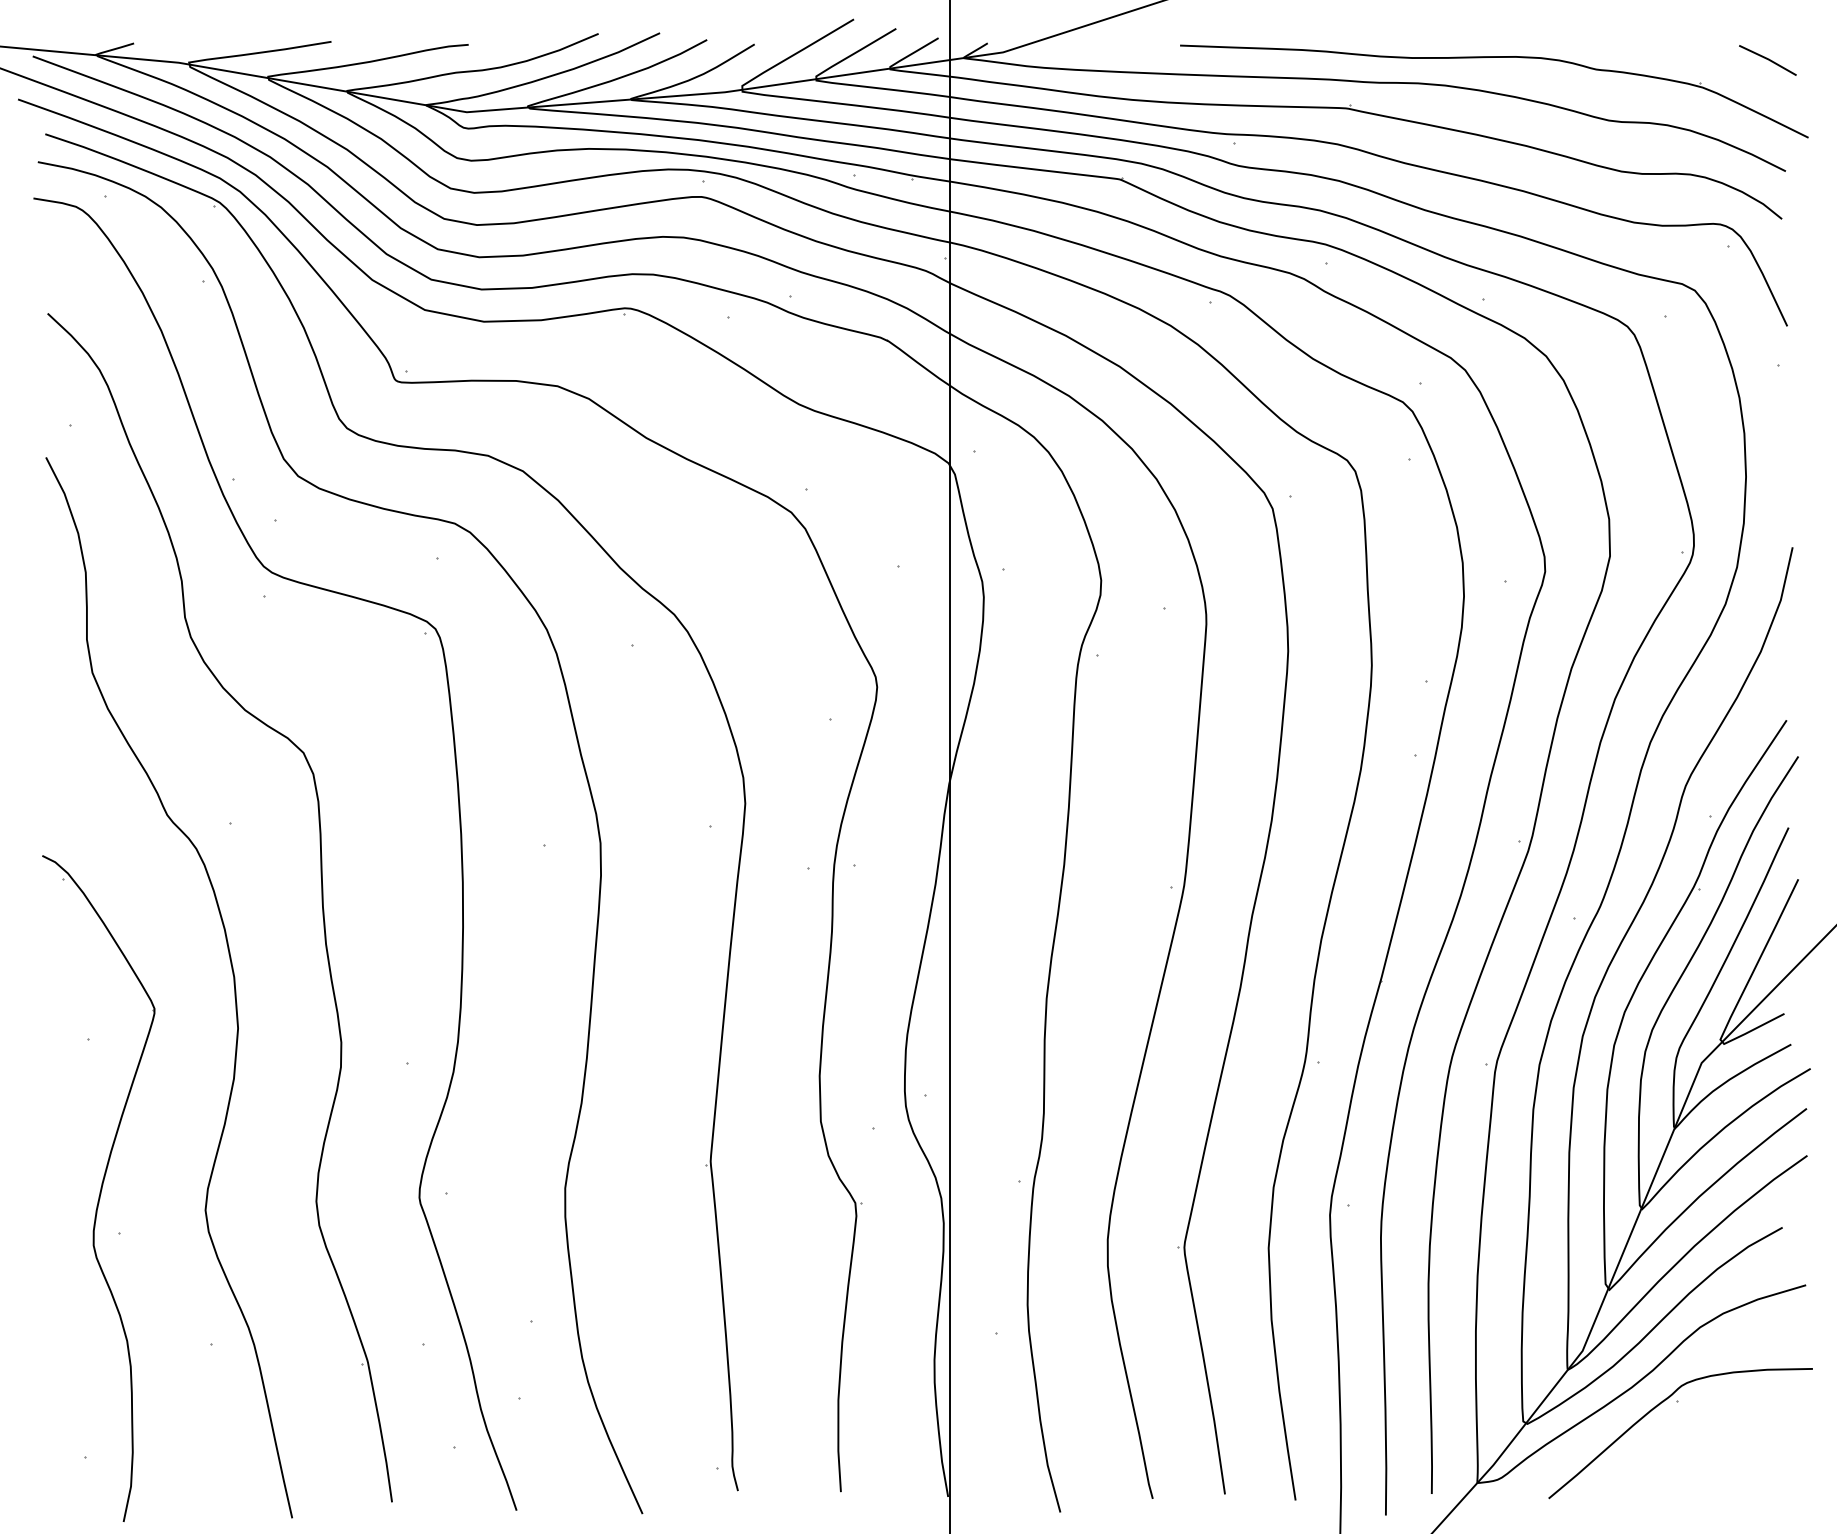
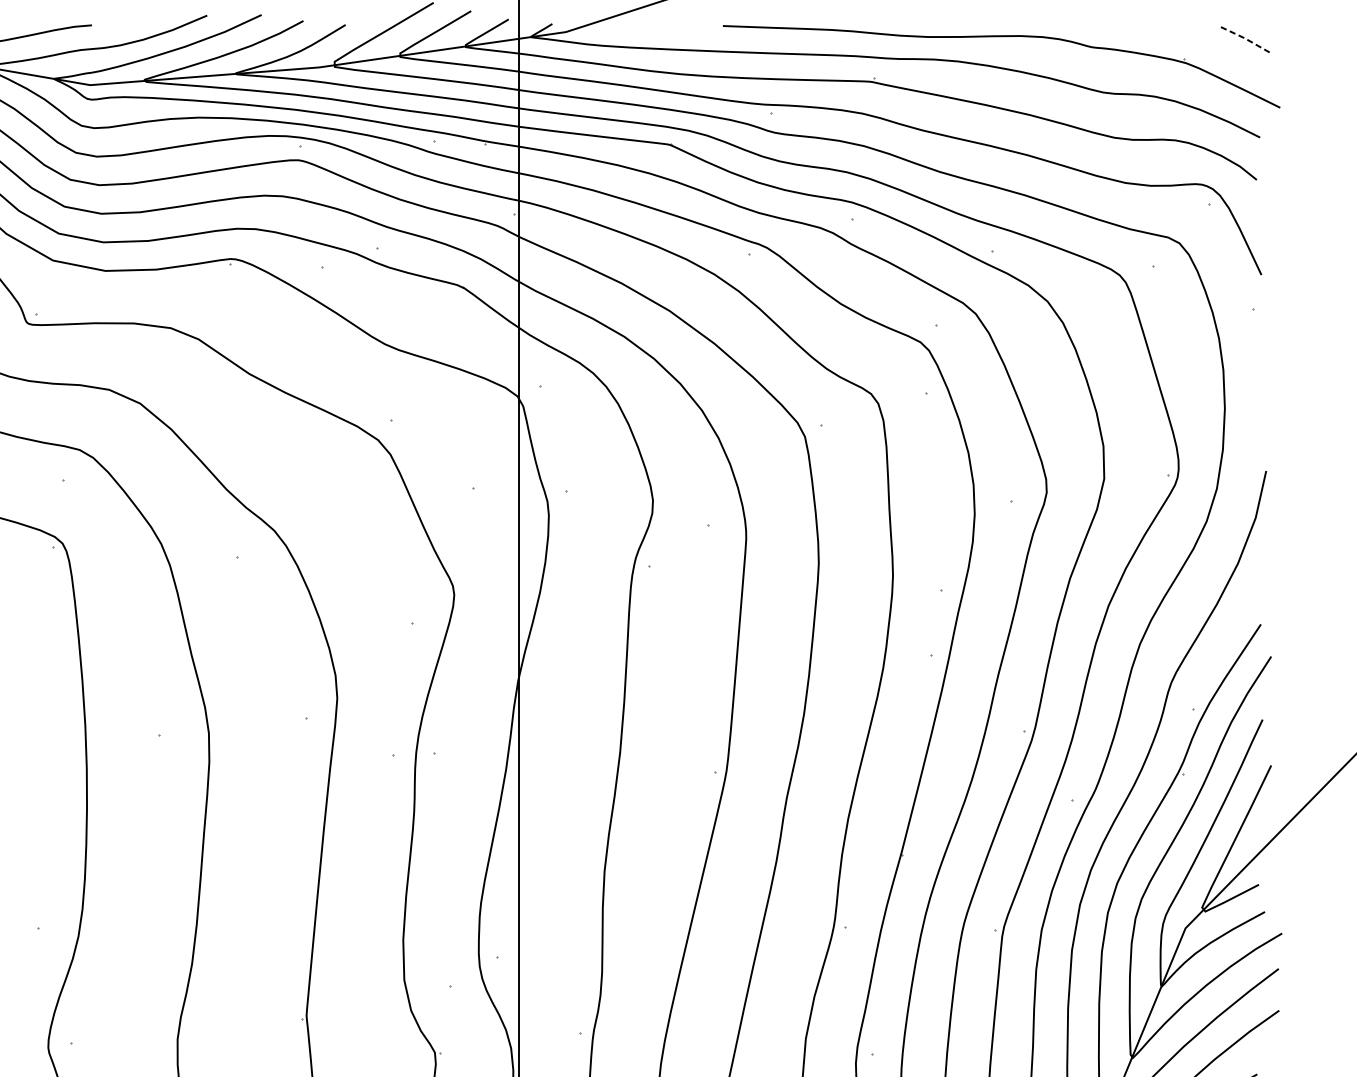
line: (1768, 59) -> (1244, 38), solid -> dashed

